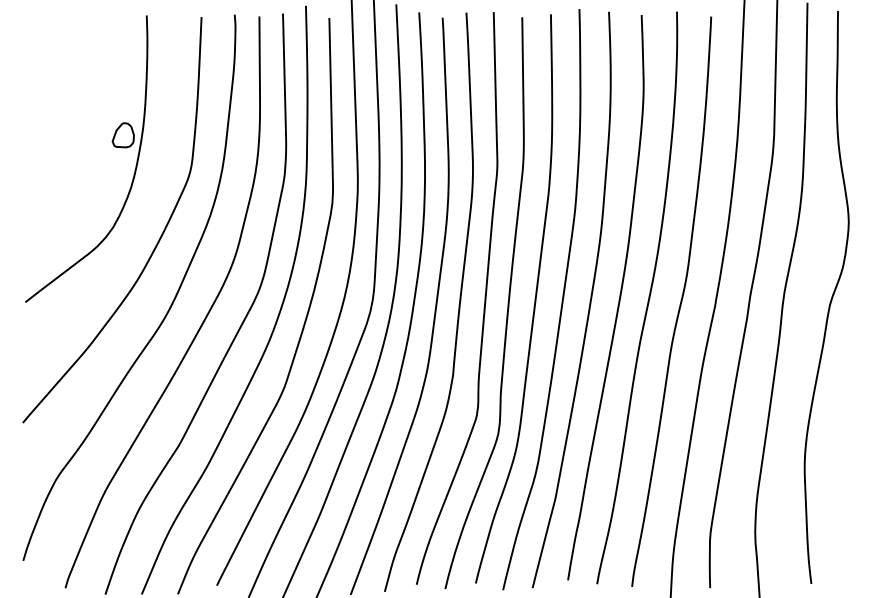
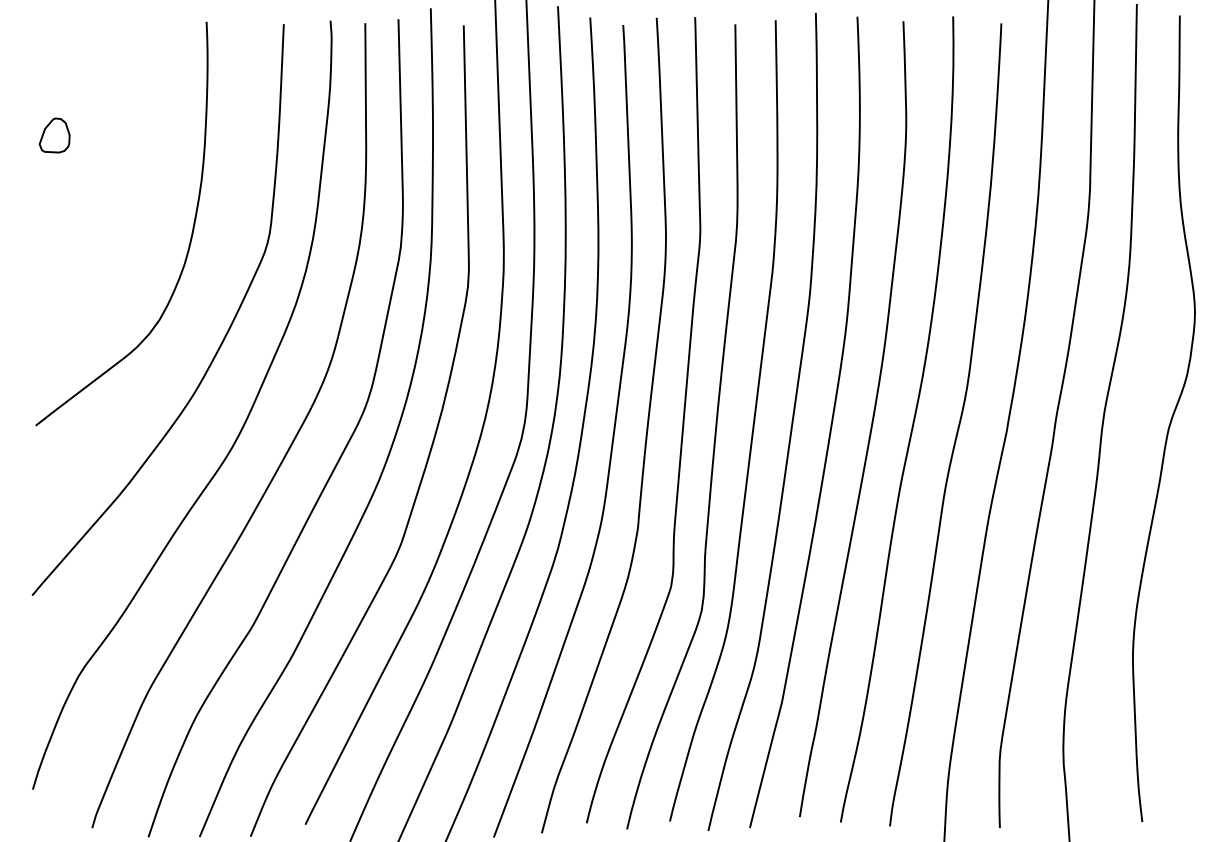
part: (123, 135) -> (54, 135), moved

